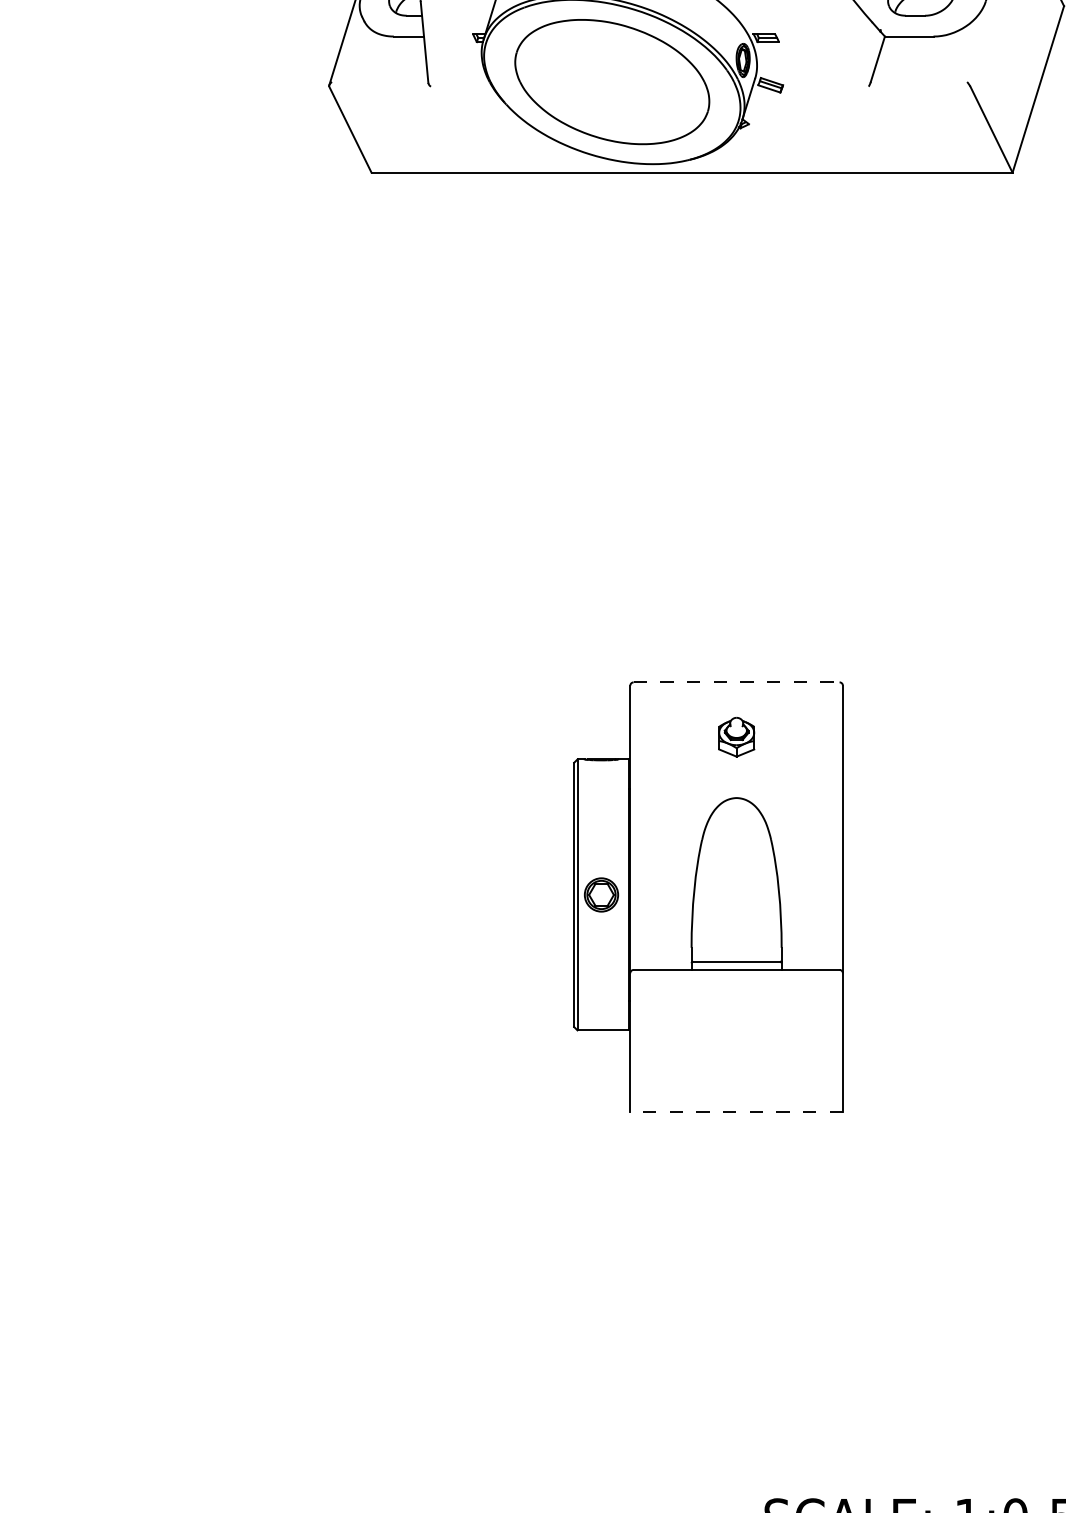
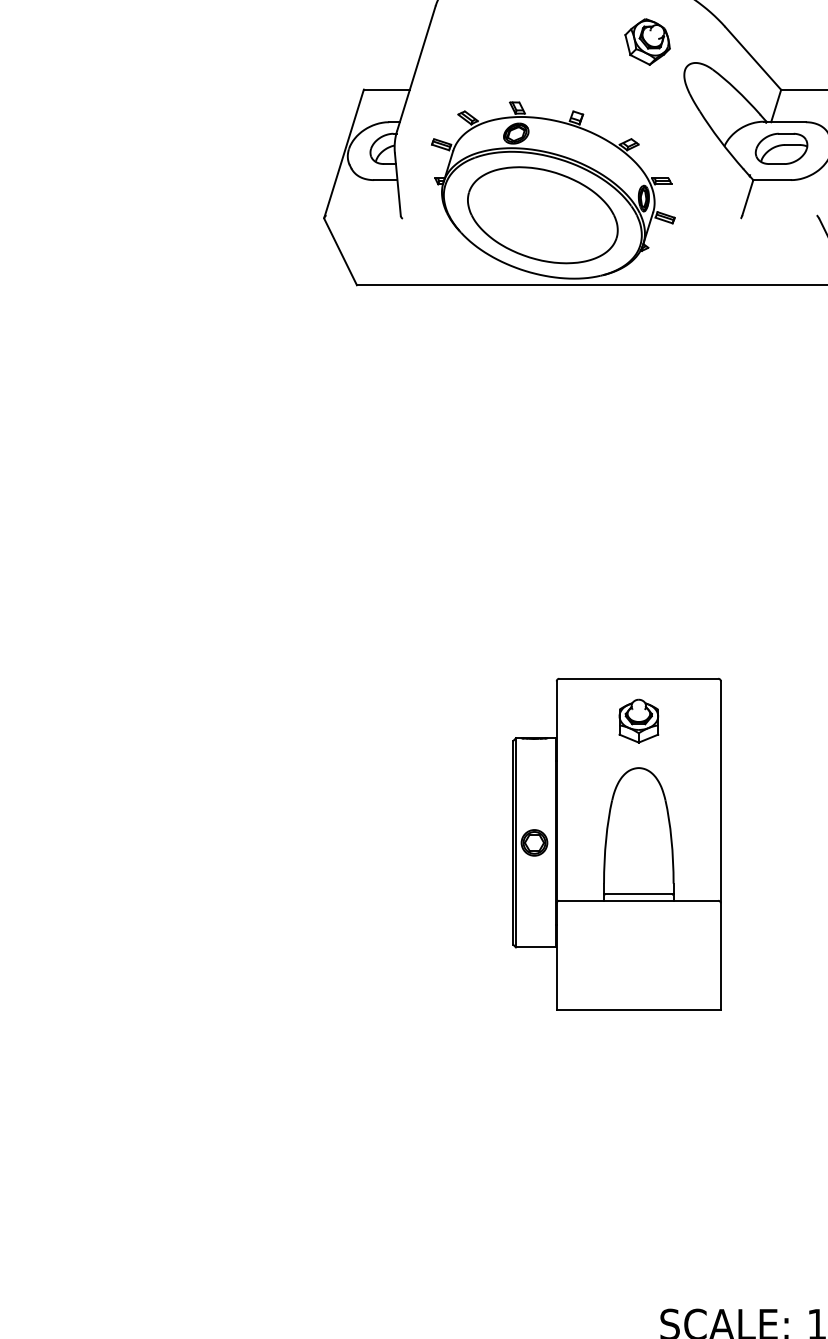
line: (736, 682) -> (638, 678), dashed -> solid
part: (736, 736) -> (638, 720), size x1.43
line: (736, 1112) -> (638, 1010), dashed -> solid

